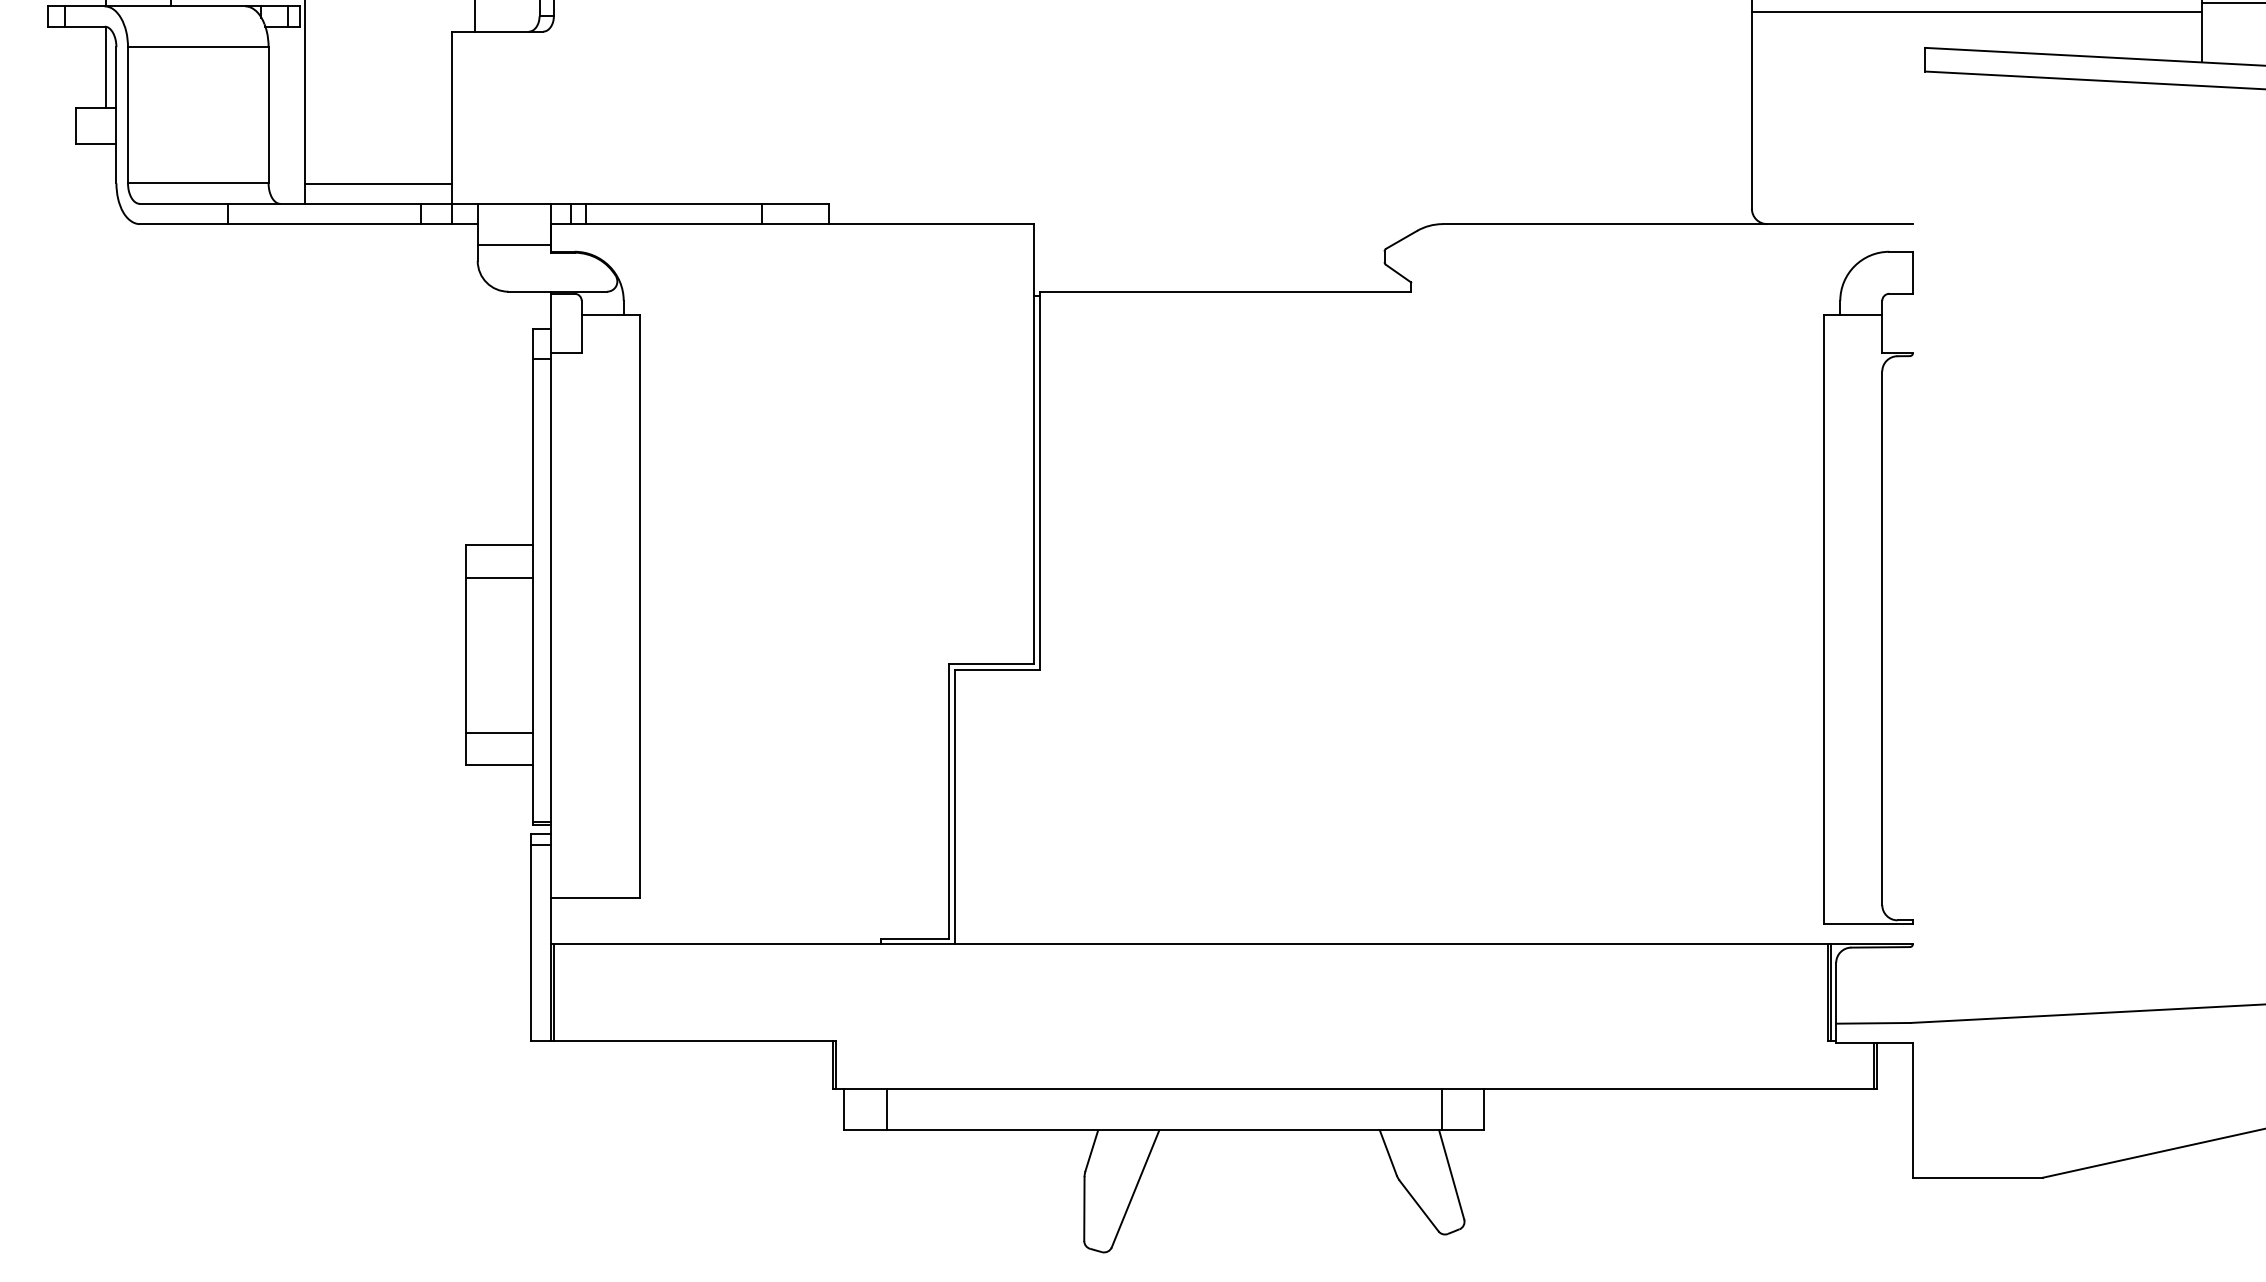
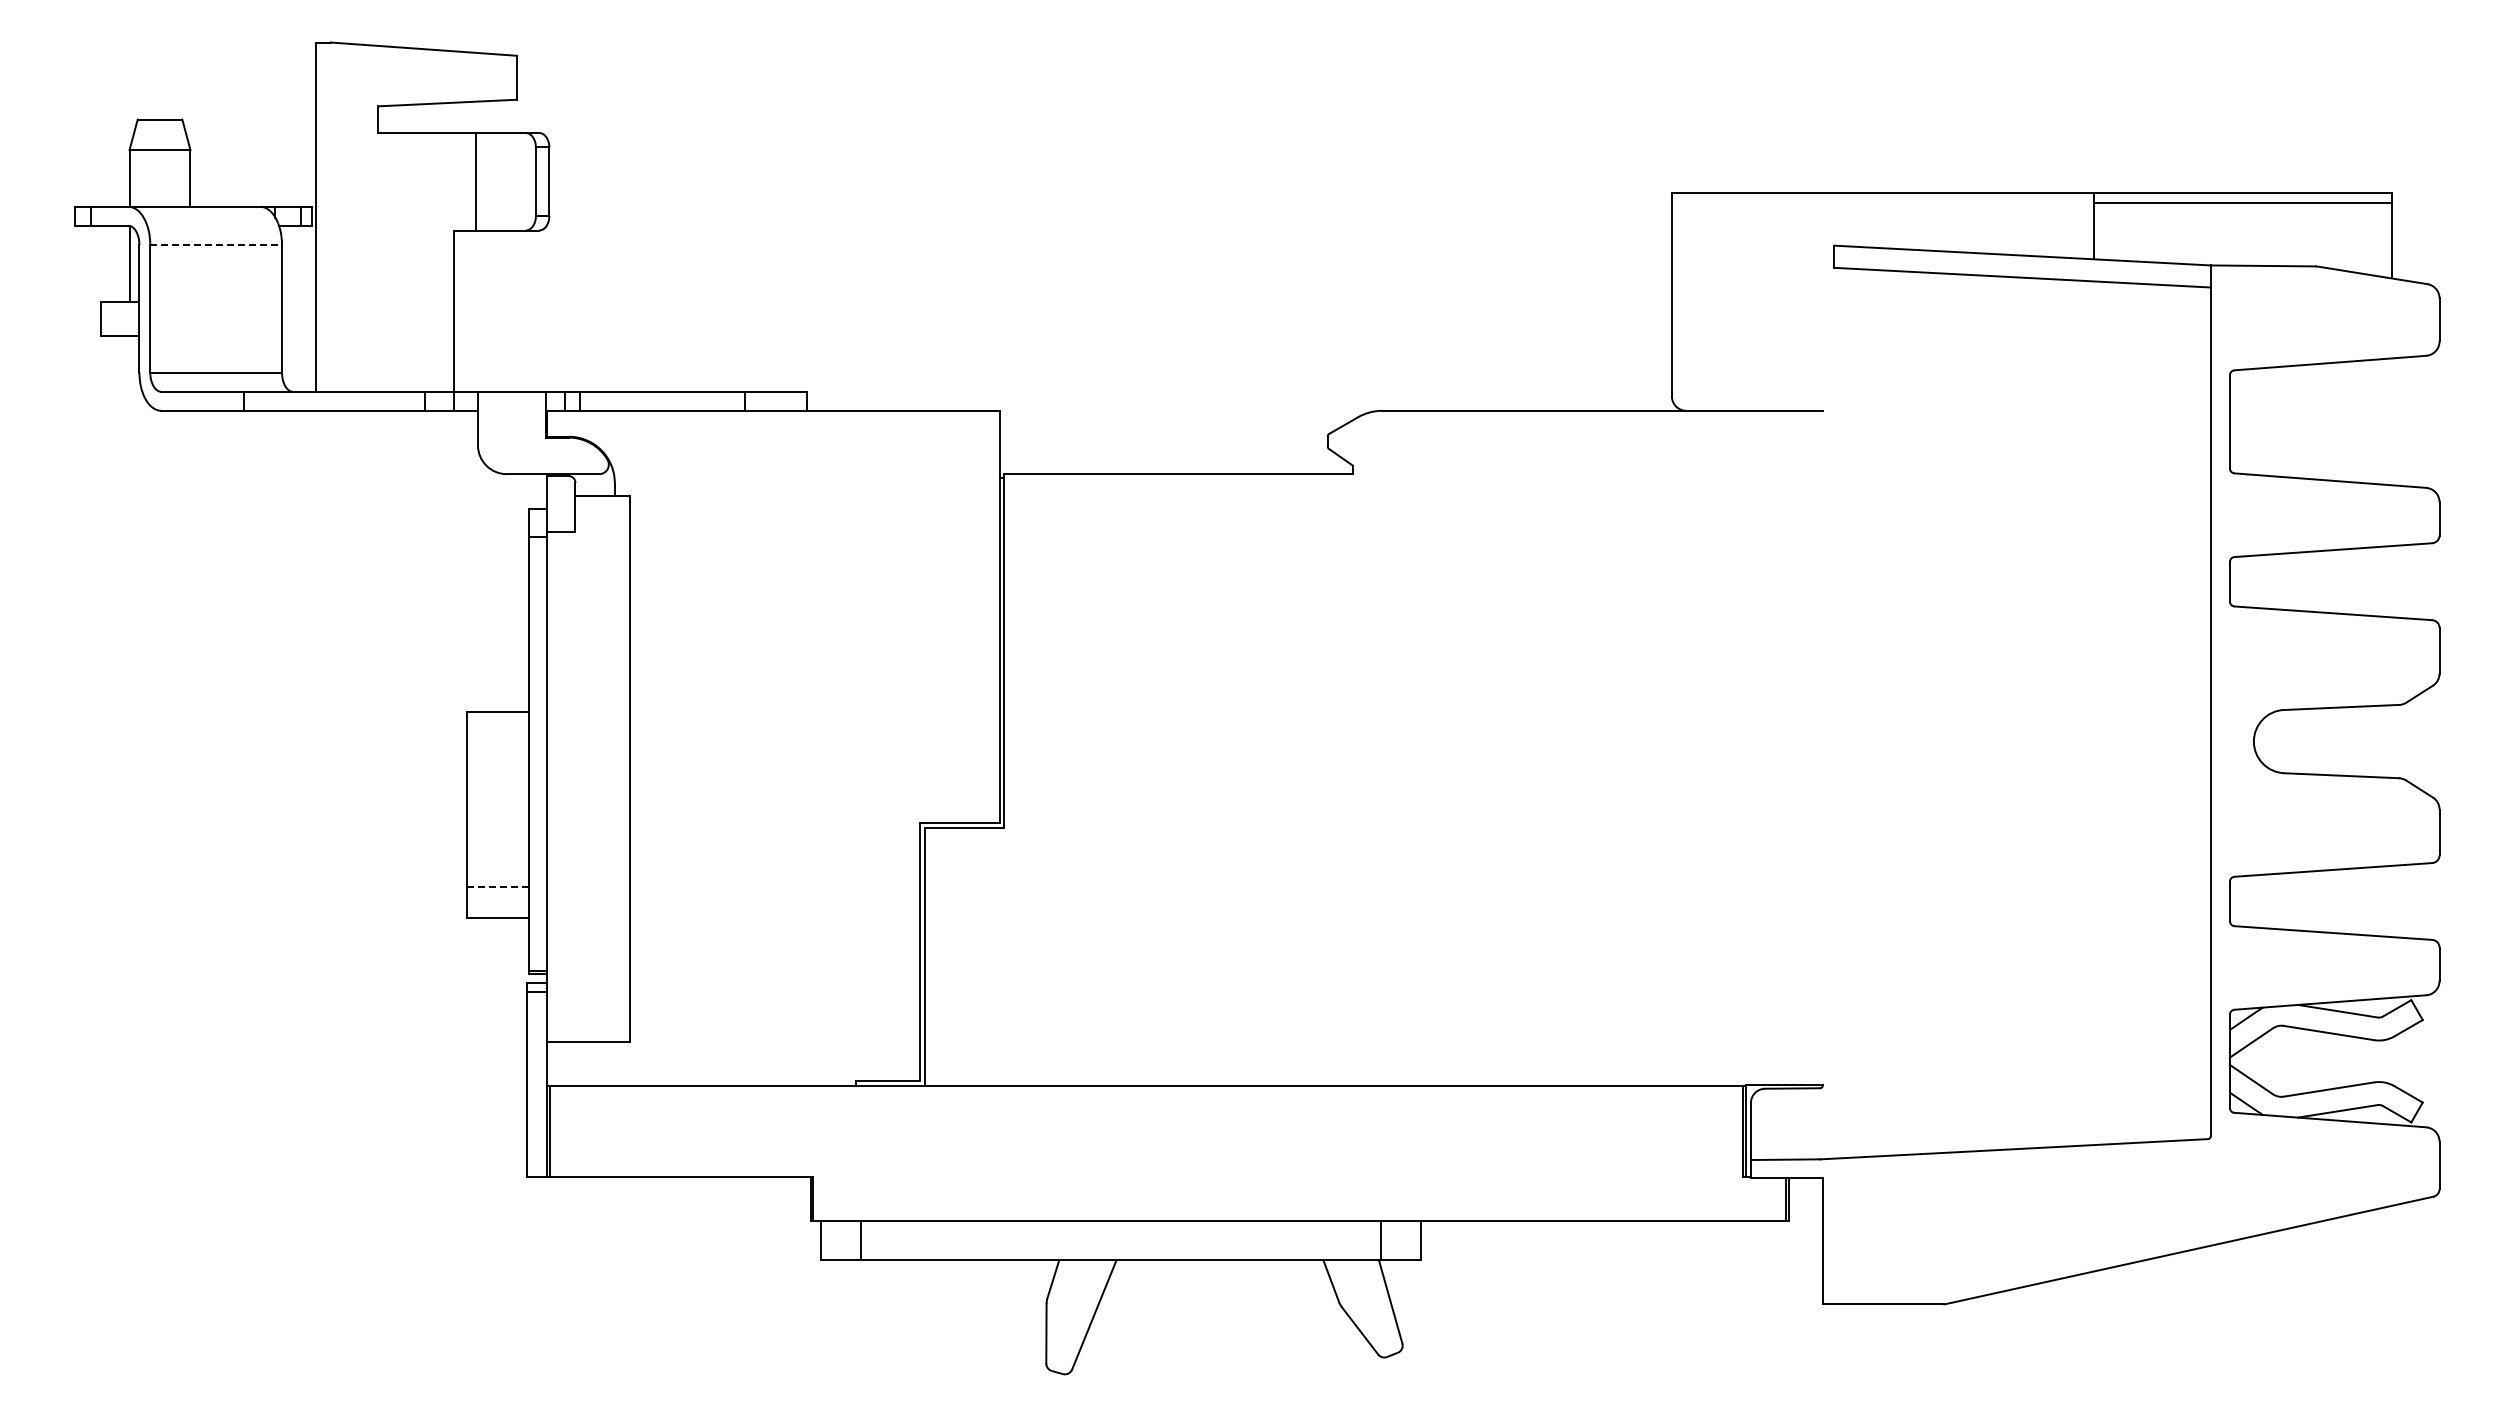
line: (1976, 12) -> (1882, 212), removed
line: (198, 47) -> (216, 245), solid -> dashed
line: (377, 183) -> (384, 372), removed
line: (513, 245) -> (511, 430), removed
line: (499, 578) -> (498, 742), removed
part: (1867, 586) -> (1780, 750), removed
line: (498, 732) -> (497, 887), solid -> dashed

